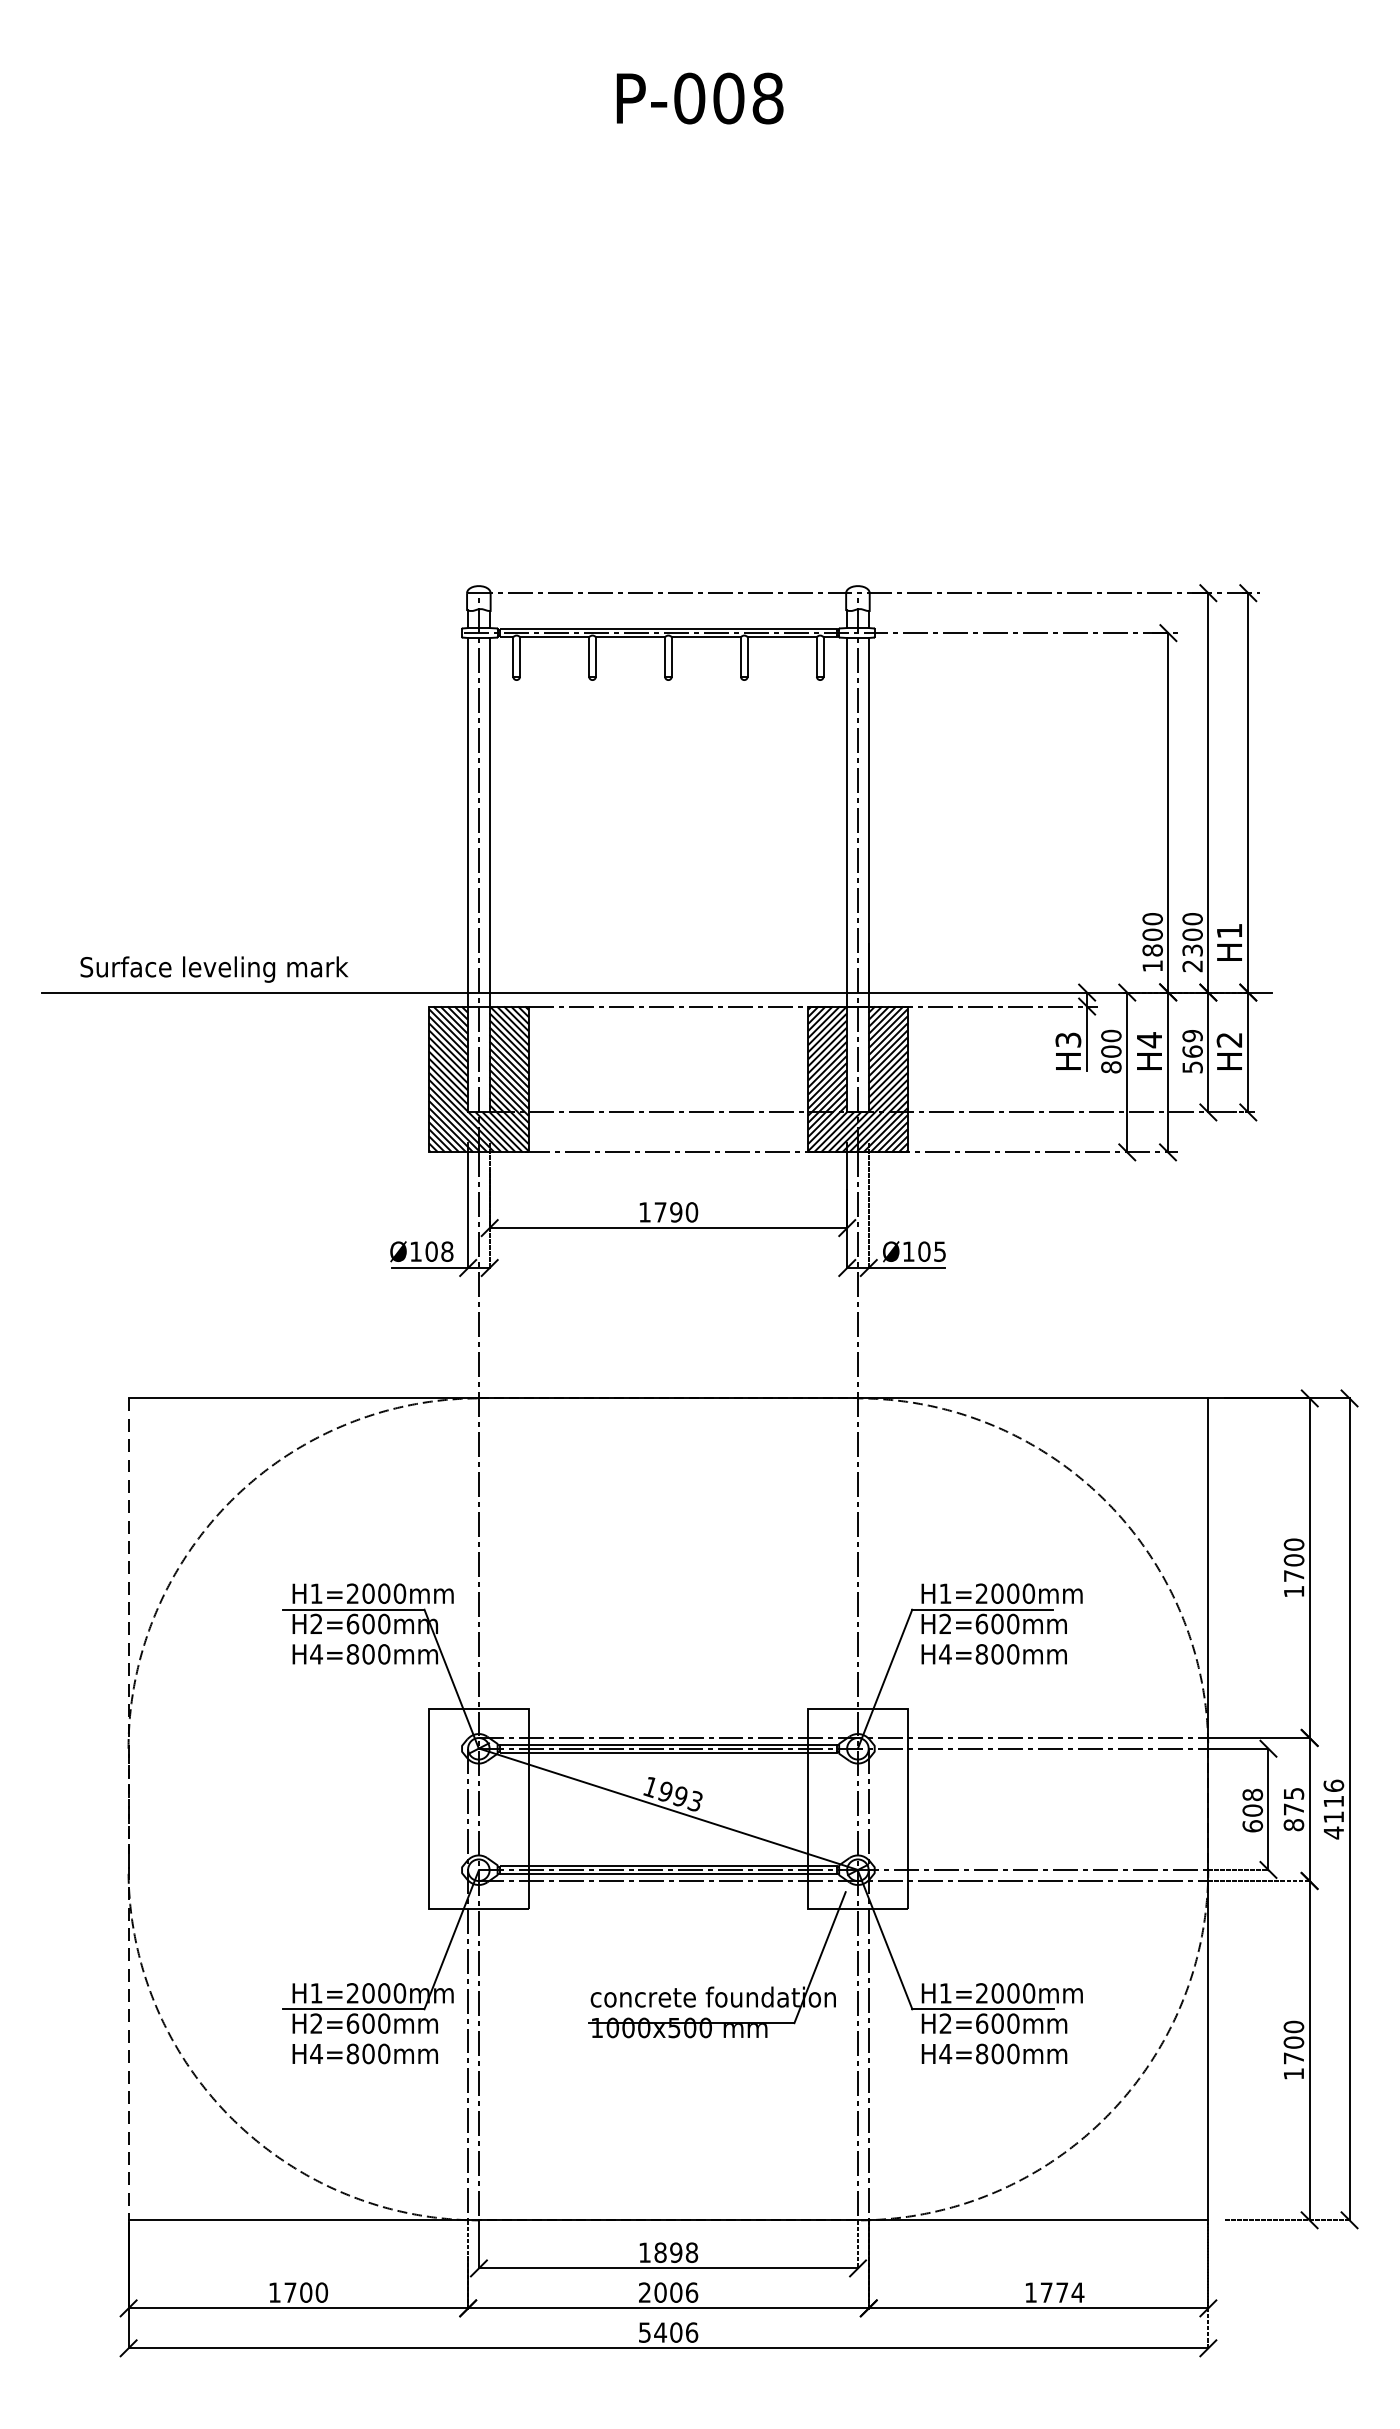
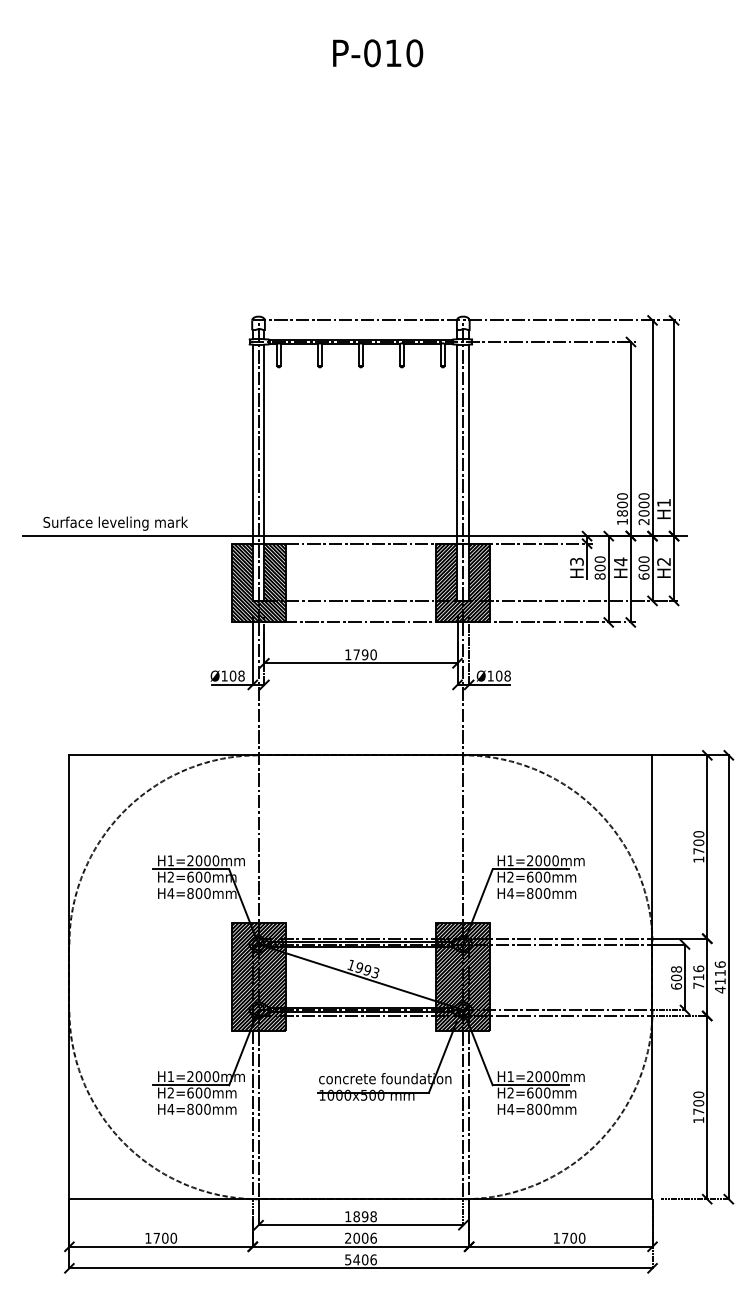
text: (749, 98) -> (404, 53), P-008 -> P-010
text: (1191, 950) -> (643, 513), 2300 -> 2000
text: (1191, 1050) -> (643, 567), 569 -> 600
text: (939, 1250) -> (507, 675), Ø105 -> Ø108
text: (1293, 1807) -> (698, 976), 875 -> 716
line: (128, 1809) -> (69, 977), dashed -> solid
hatch: (478, 1809) -> (258, 977), added
hatch: (858, 1809) -> (463, 977), added
text: (1069, 2291) -> (577, 1237), 1774 -> 1700

